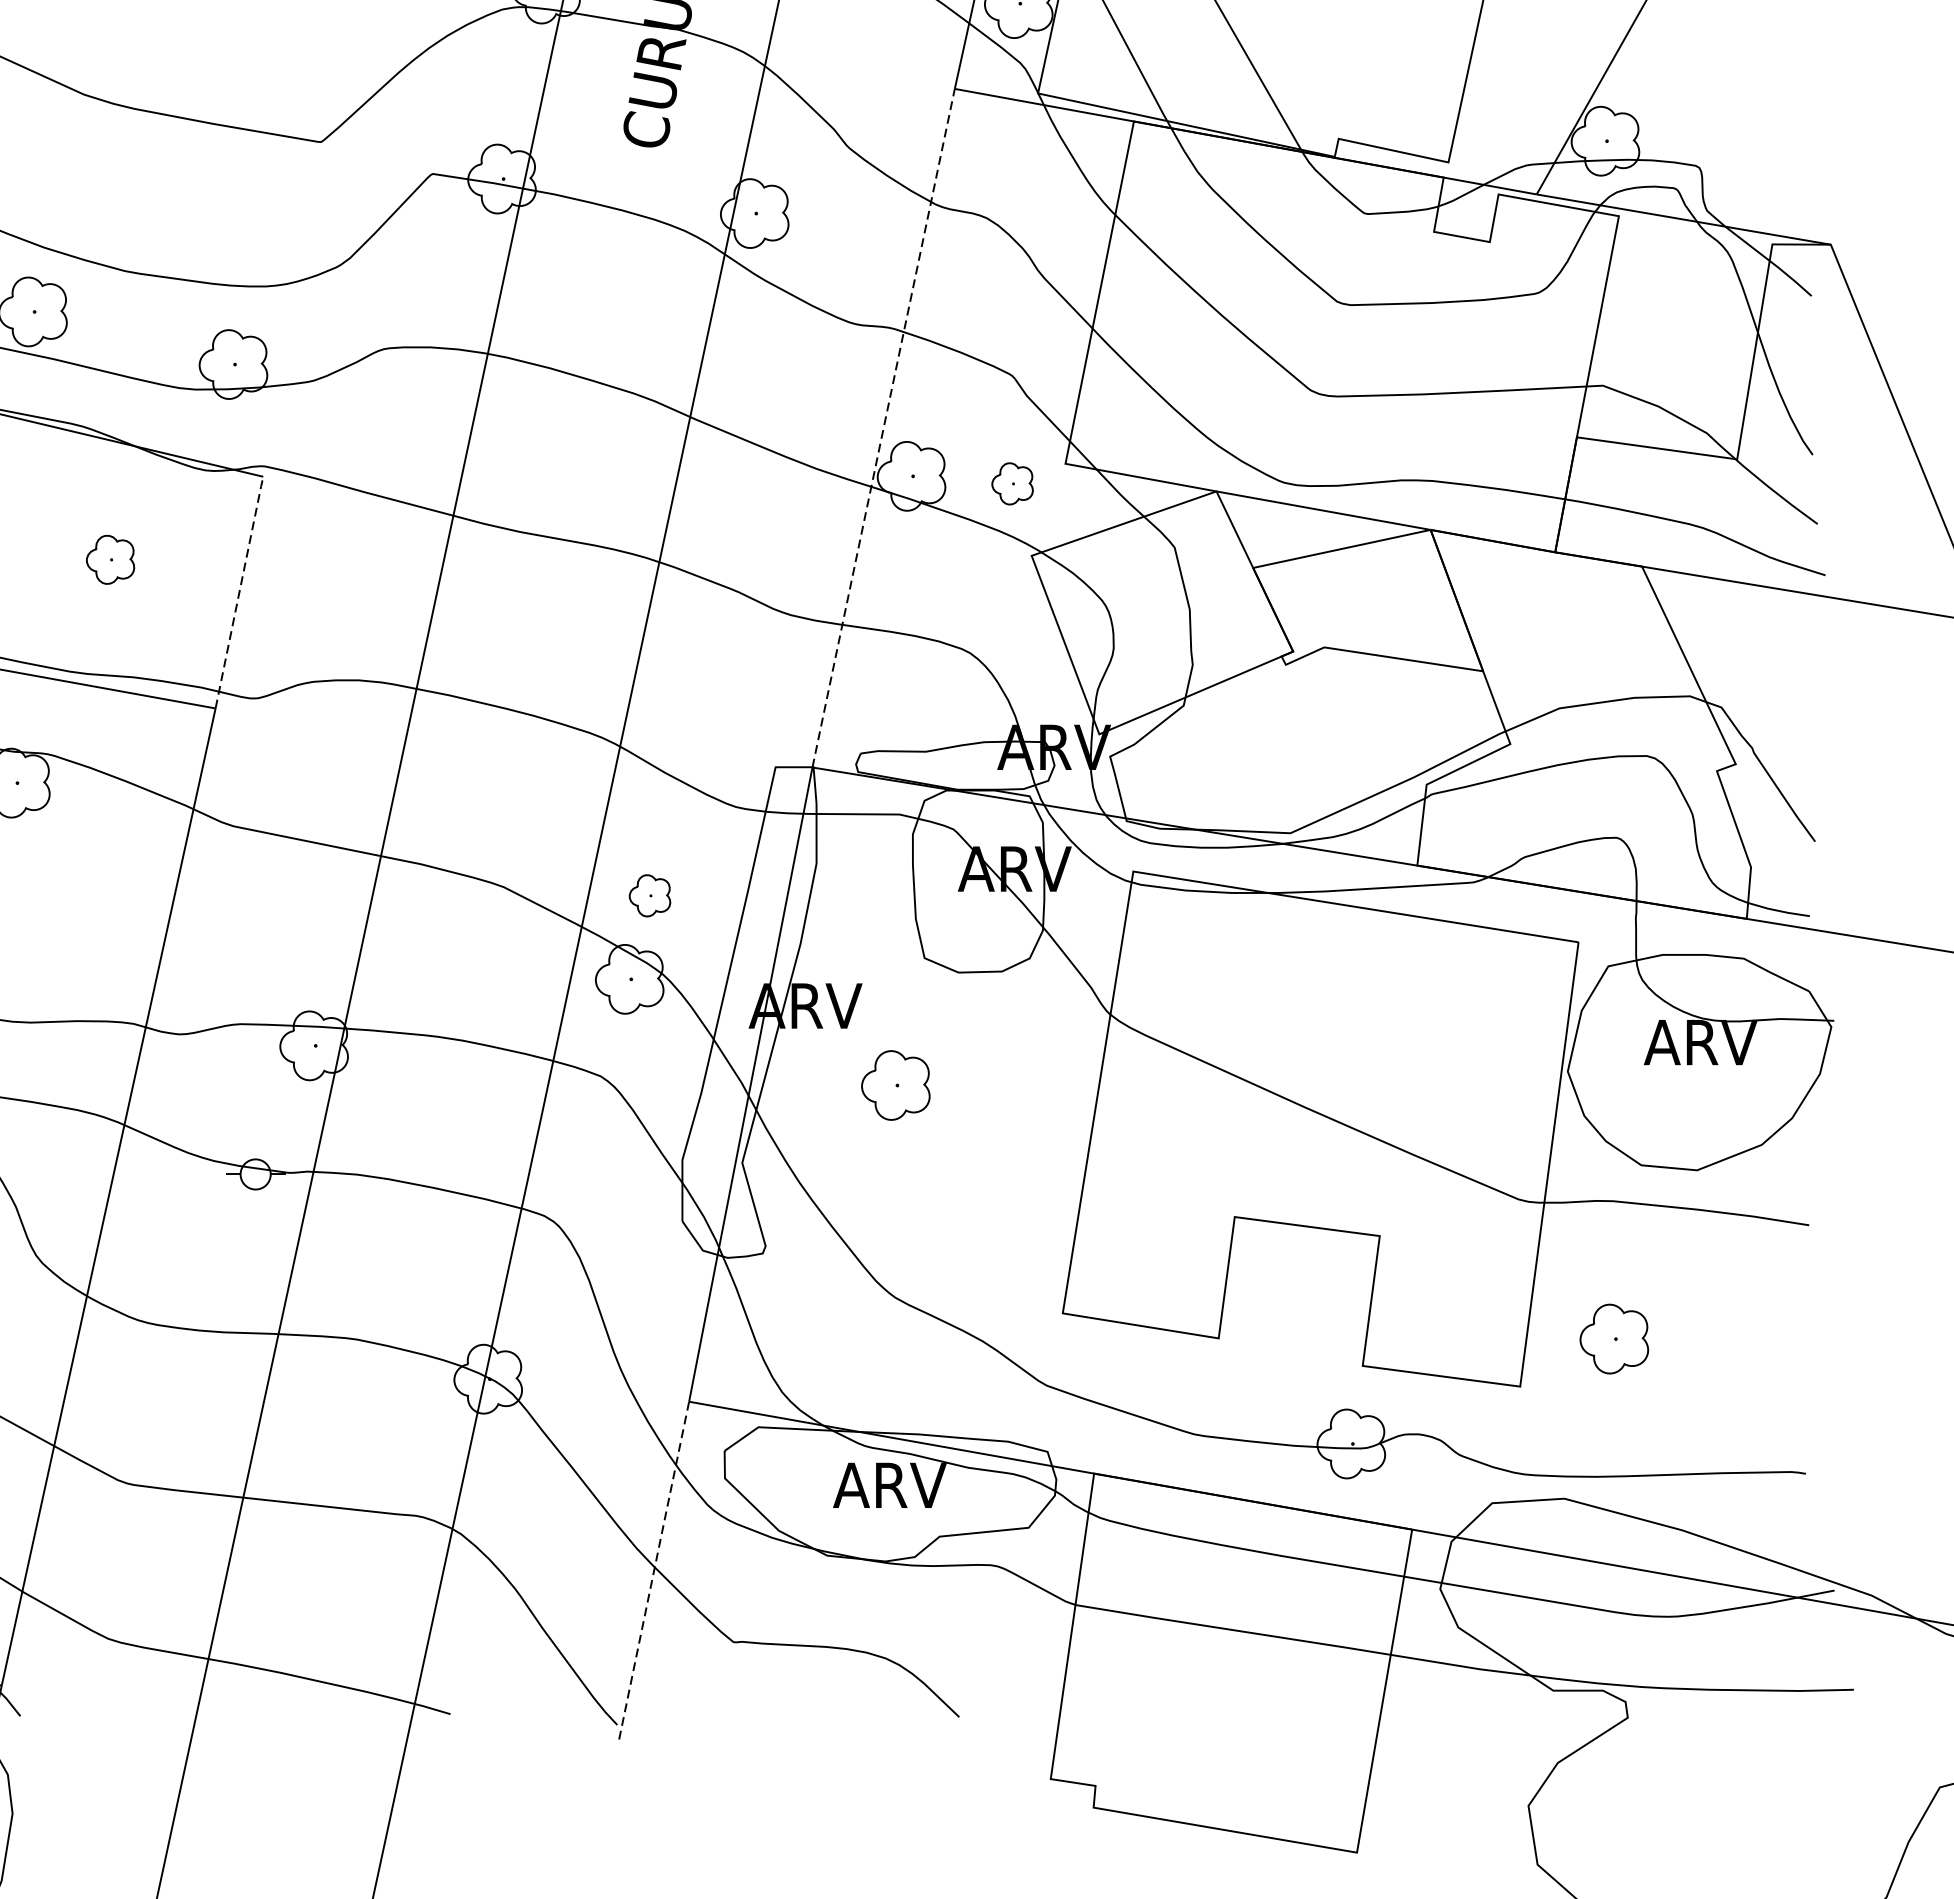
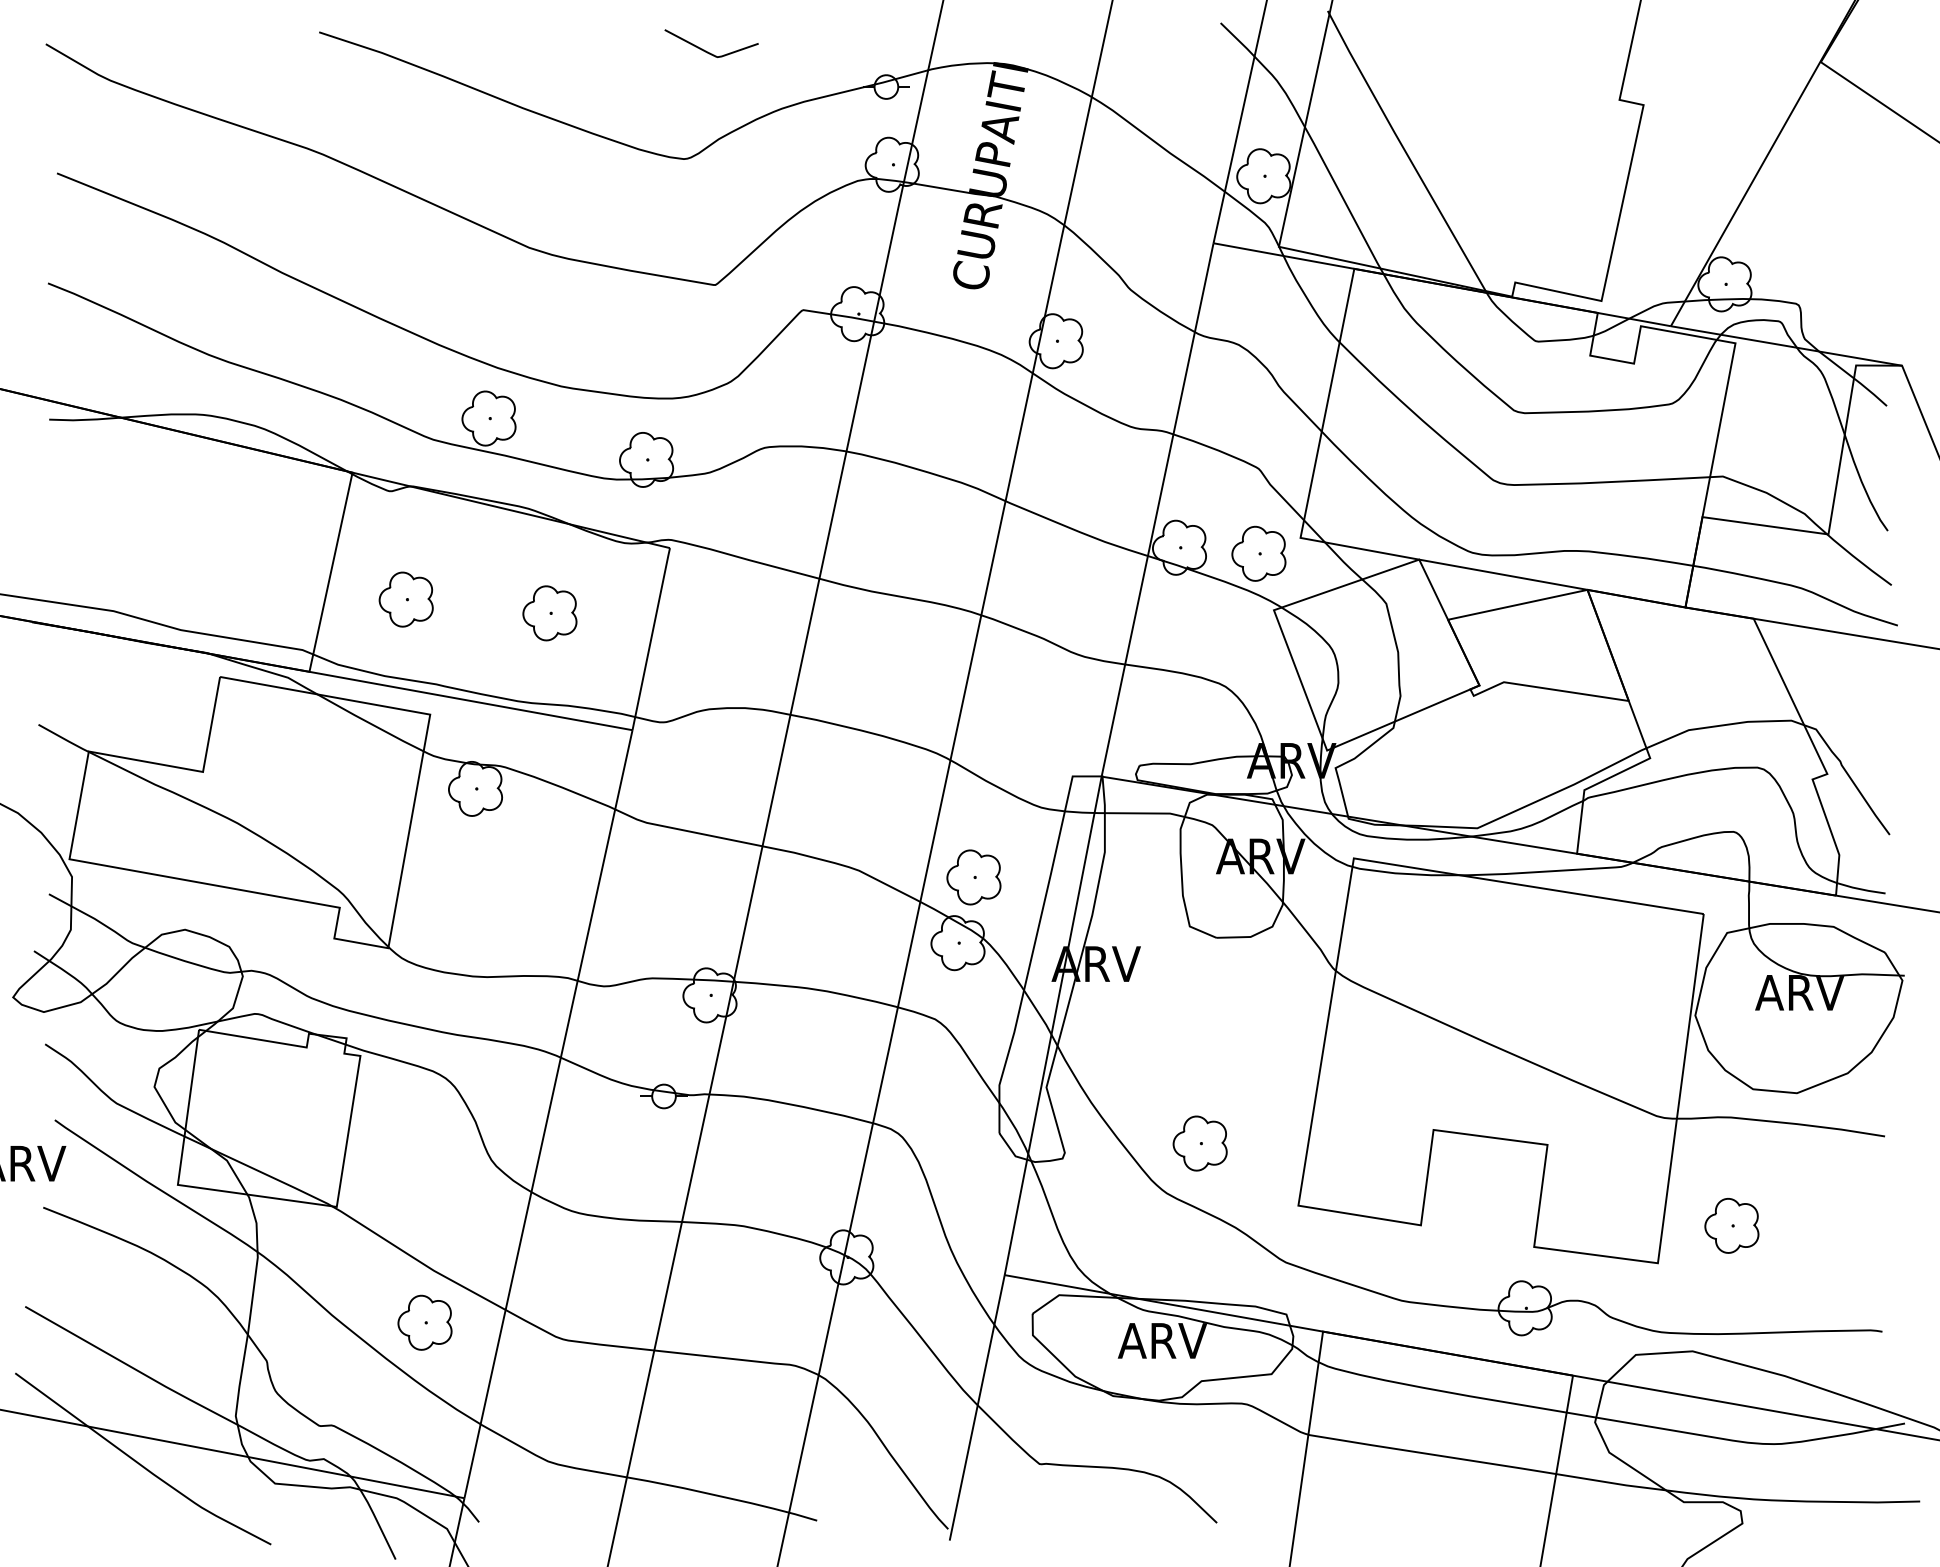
line: (883, 427) -> (1157, 509), dashed -> solid
part: (1012, 483) -> (1258, 553), size x1.67
part: (109, 559) -> (549, 613), size x1.43
line: (239, 591) -> (651, 638), dashed -> solid
part: (649, 895) -> (973, 877), size x1.67
part: (894, 1085) -> (1199, 1143), moved
line: (654, 1570) -> (977, 1407), dashed -> solid

